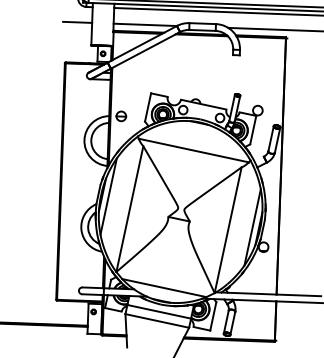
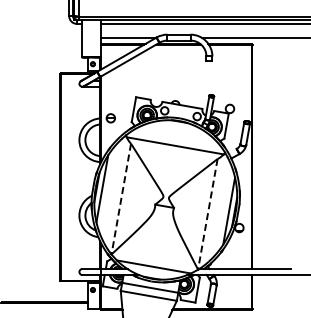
line: (77, 22) -> (69, 37), removed
line: (130, 209) -> (121, 199), solid -> dashed
line: (227, 230) -> (207, 214), solid -> dashed

